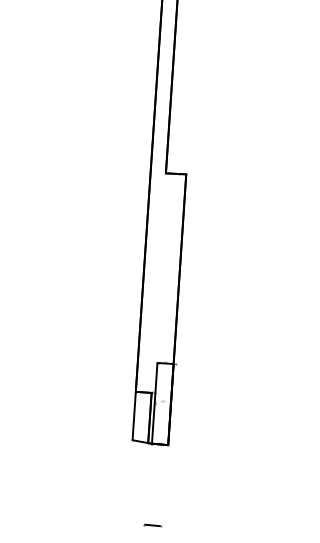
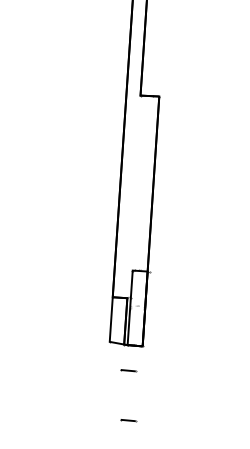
line: (152, 471) -> (128, 370), added

